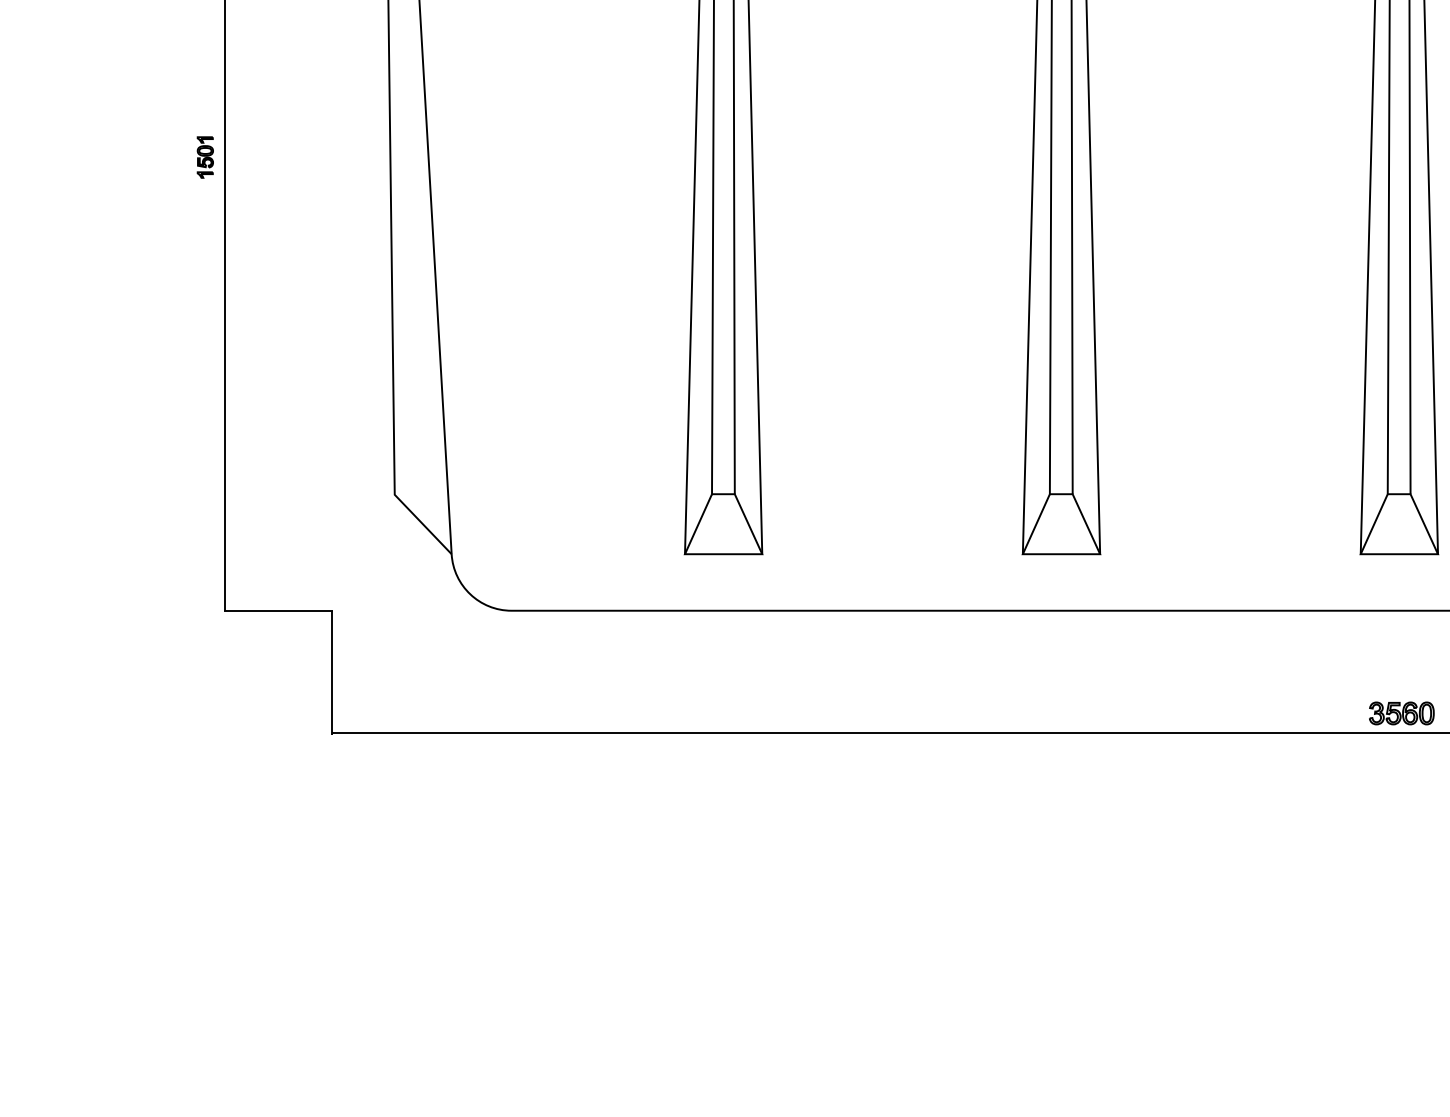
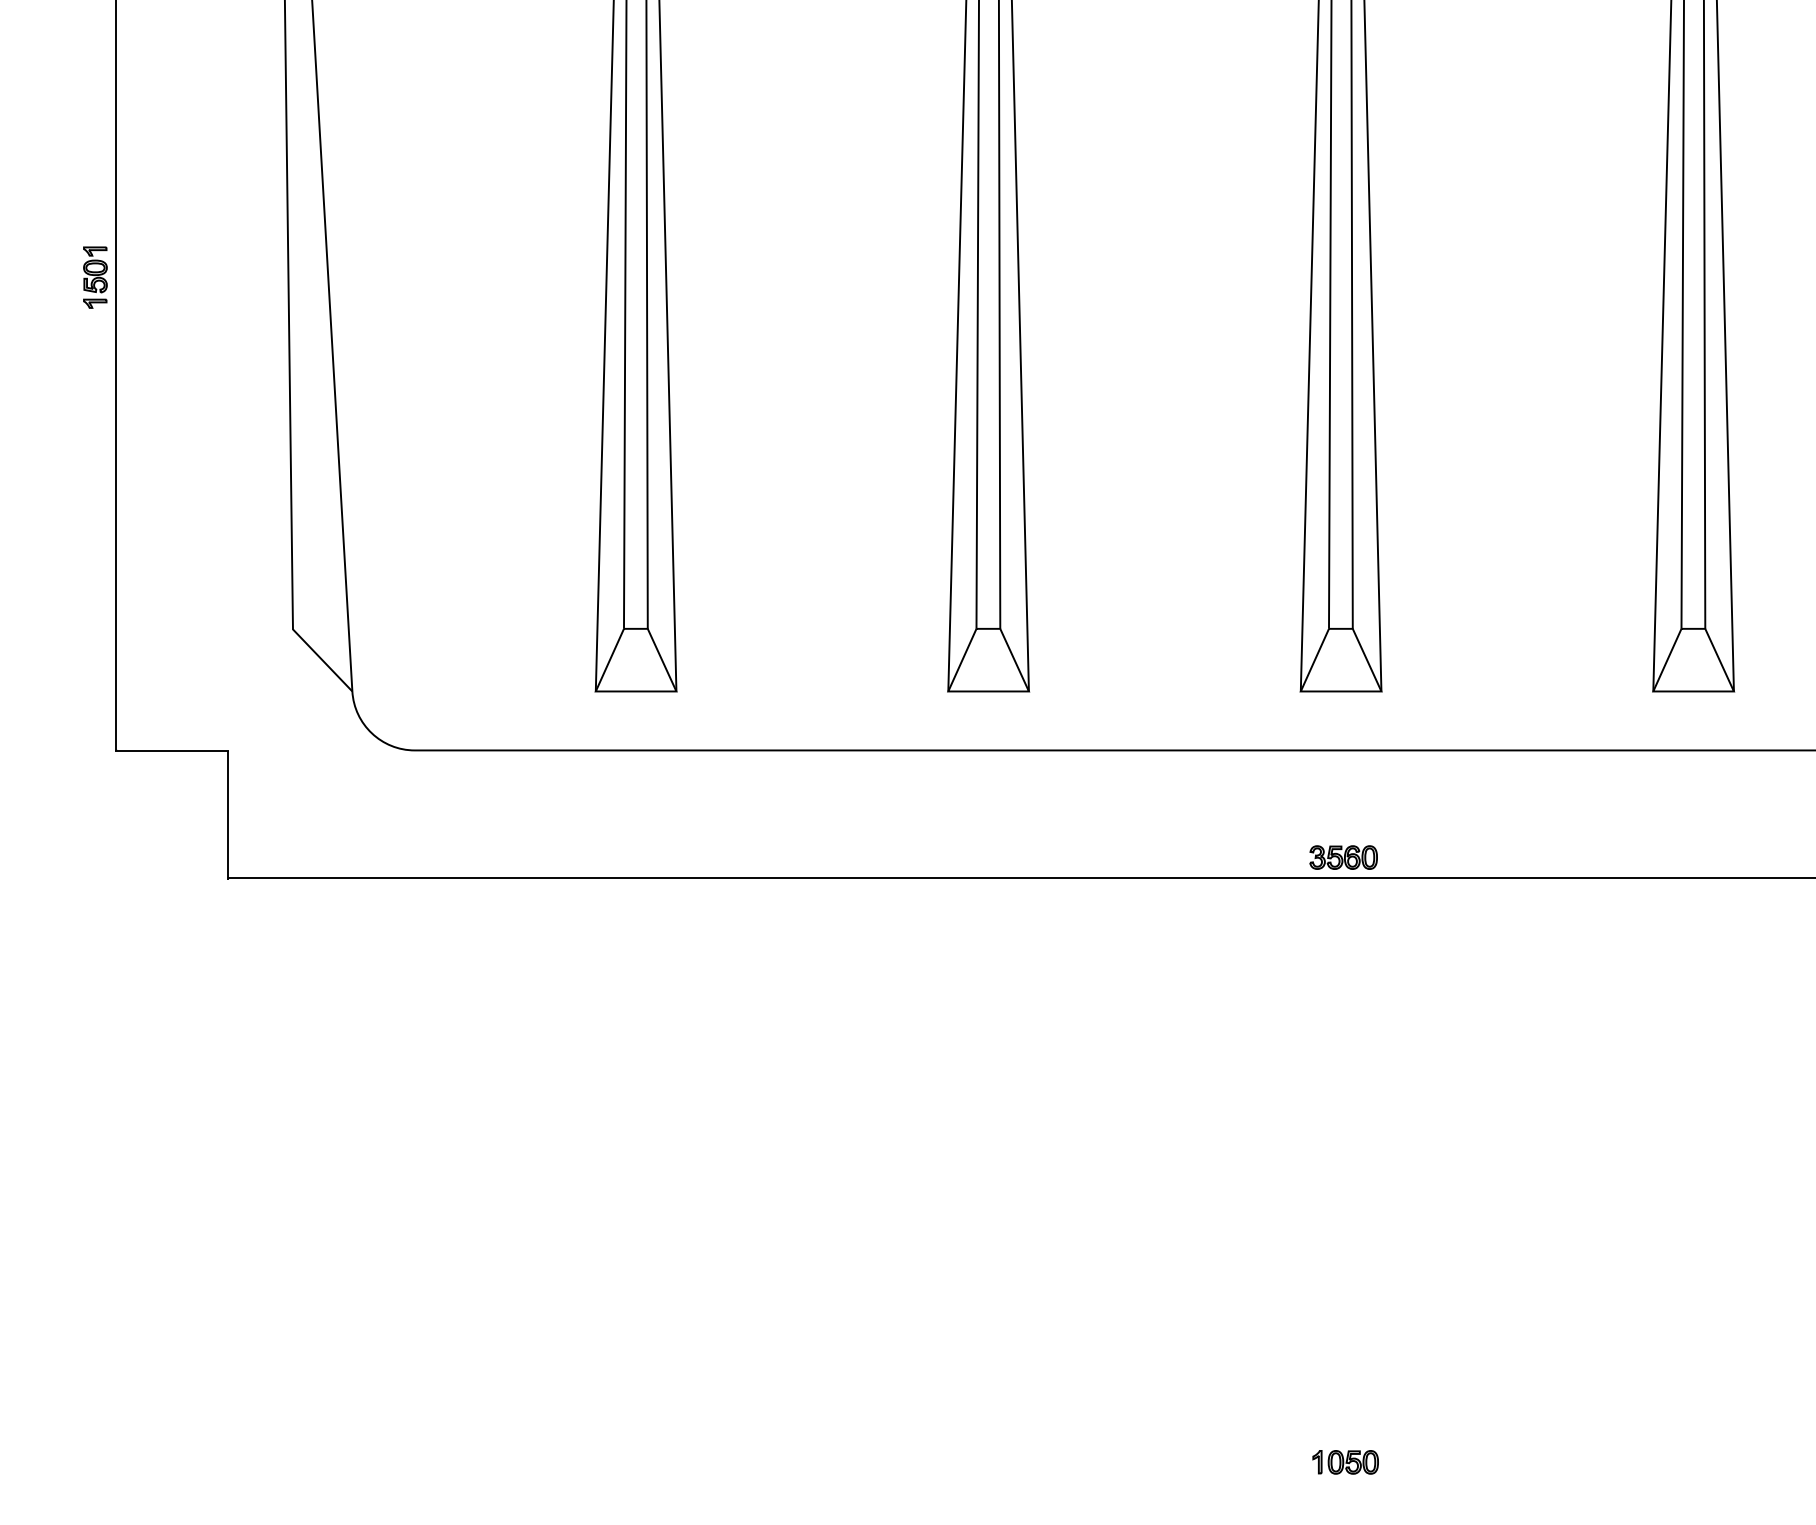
part: (205, 157) -> (95, 277), size x1.43

